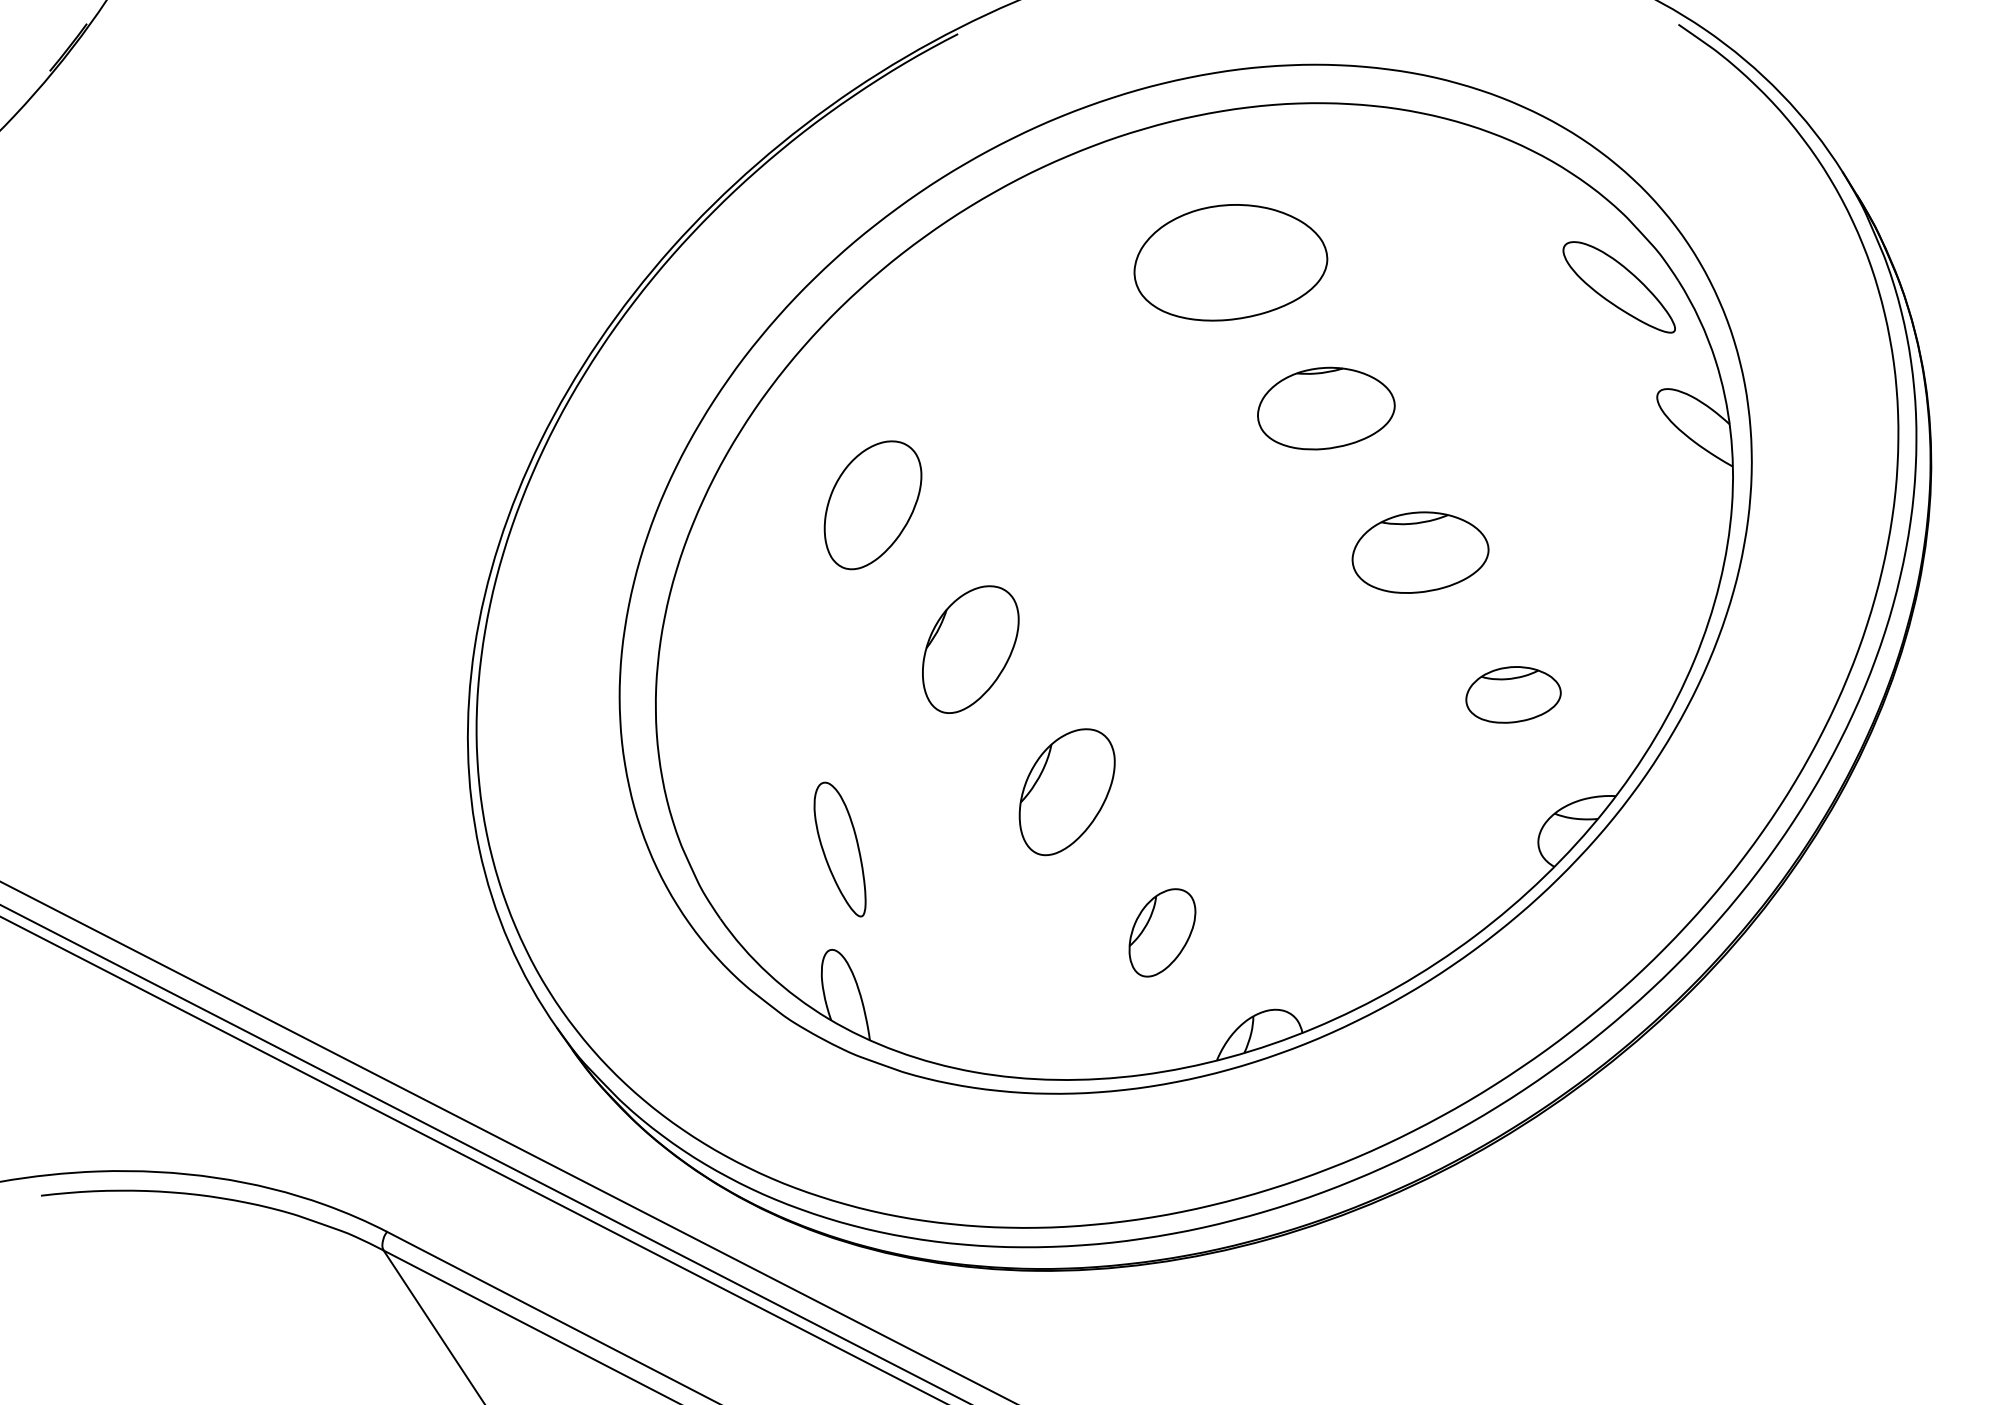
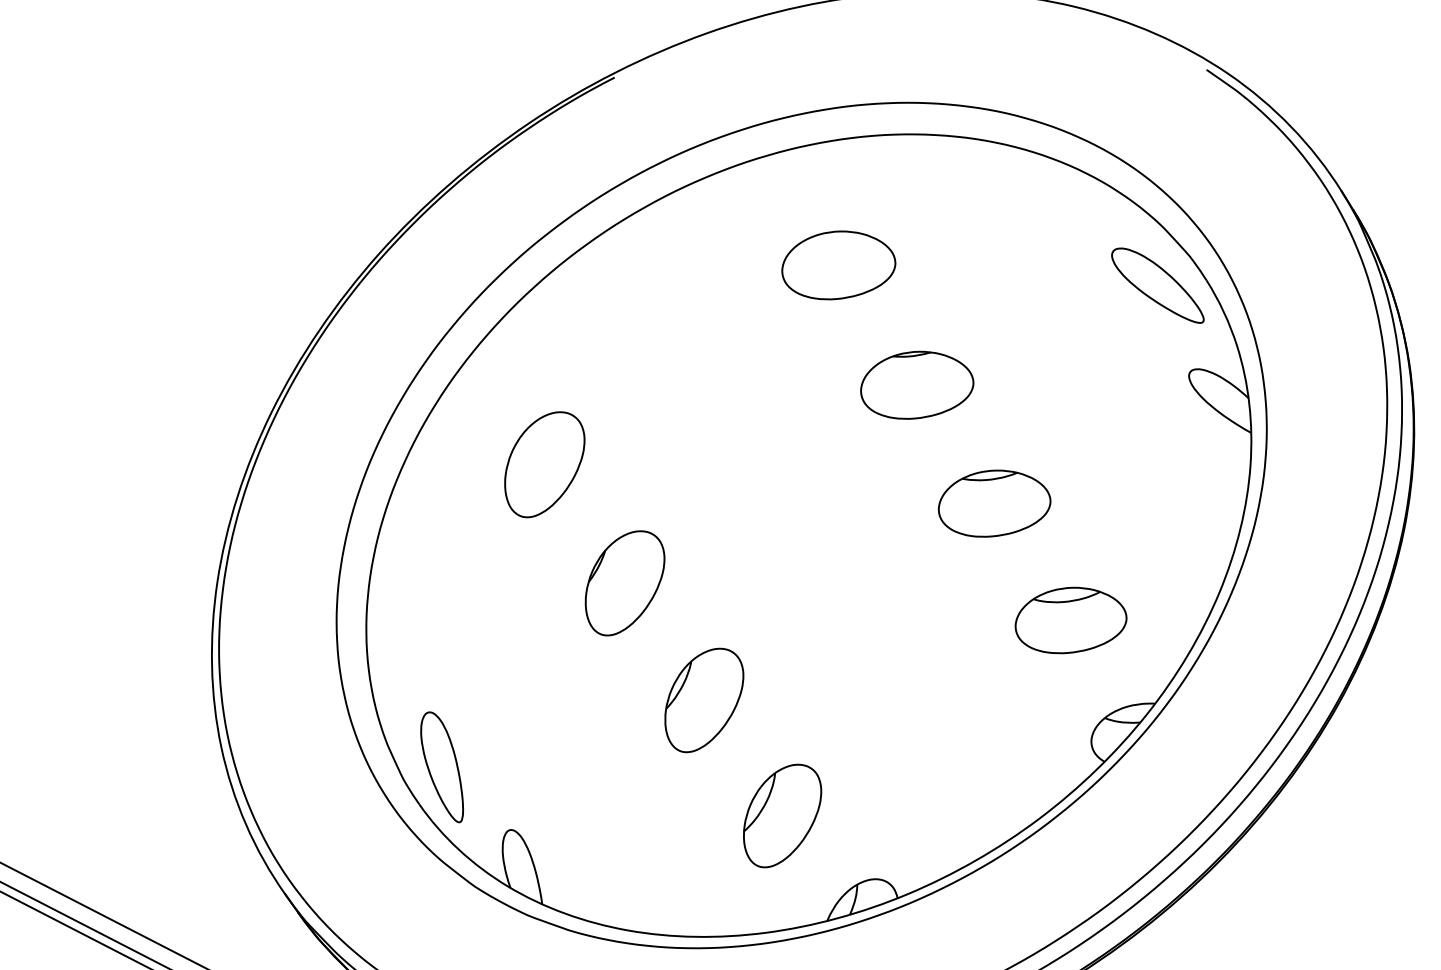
part: (1230, 262) -> (838, 265), size x0.71
part: (1513, 694) -> (1071, 620), size x1.43
part: (839, 849) -> (441, 767), moved
part: (1162, 932) -> (782, 815), size x1.43

